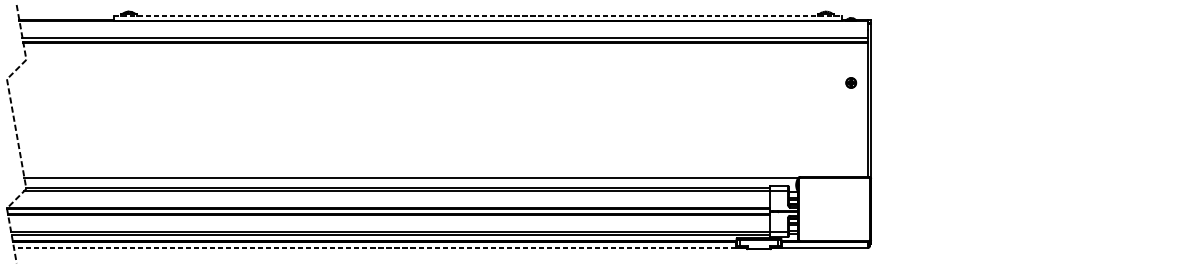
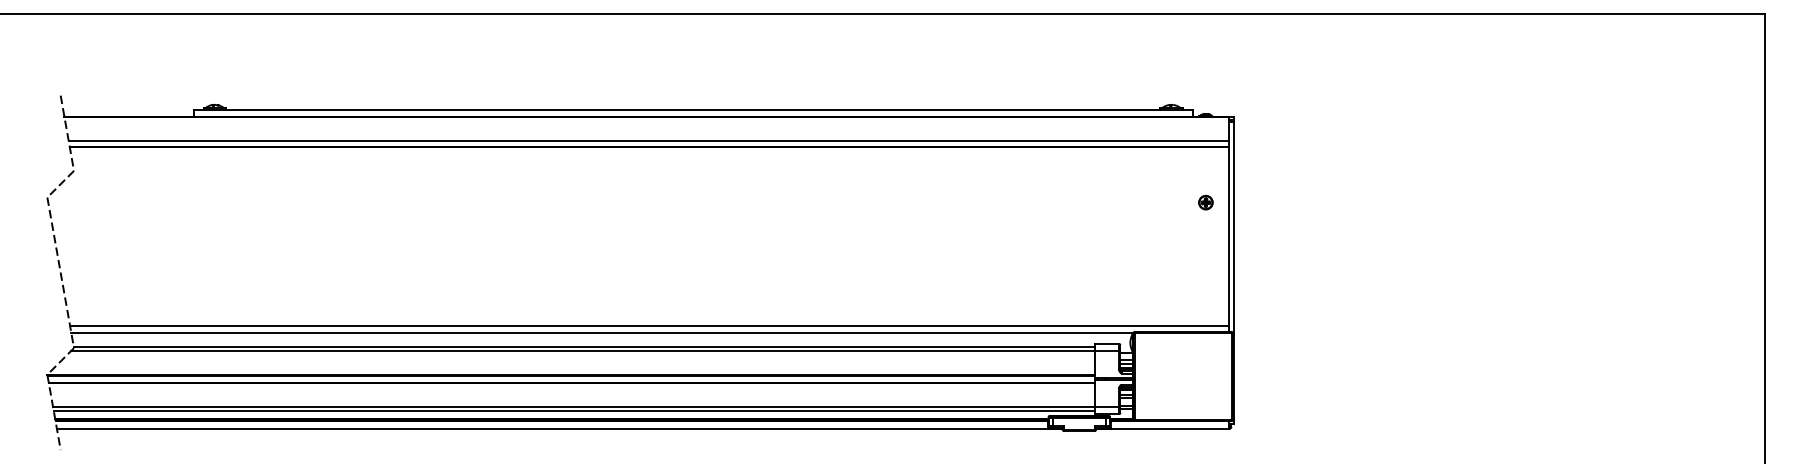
line: (477, 15) -> (693, 110), dashed -> solid
line: (445, 172) -> (649, 325), added
line: (375, 247) -> (552, 428), dashed -> solid

